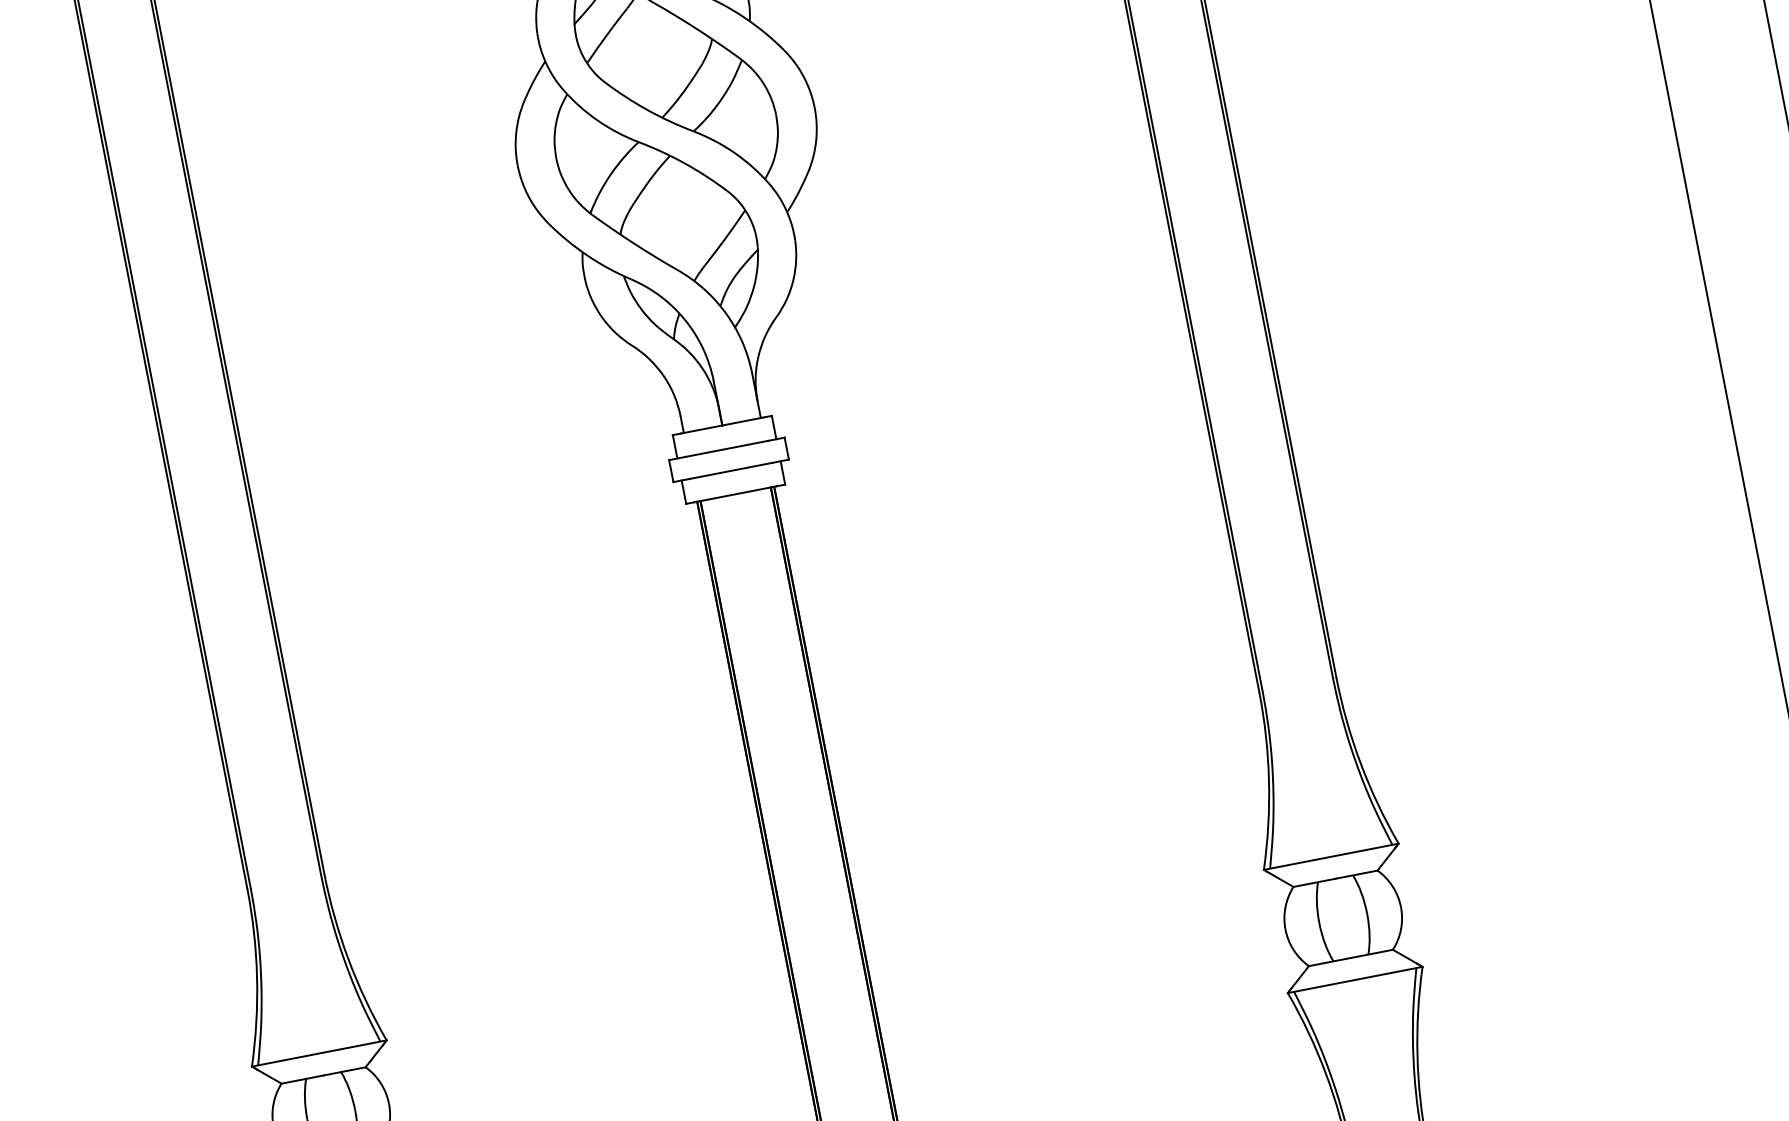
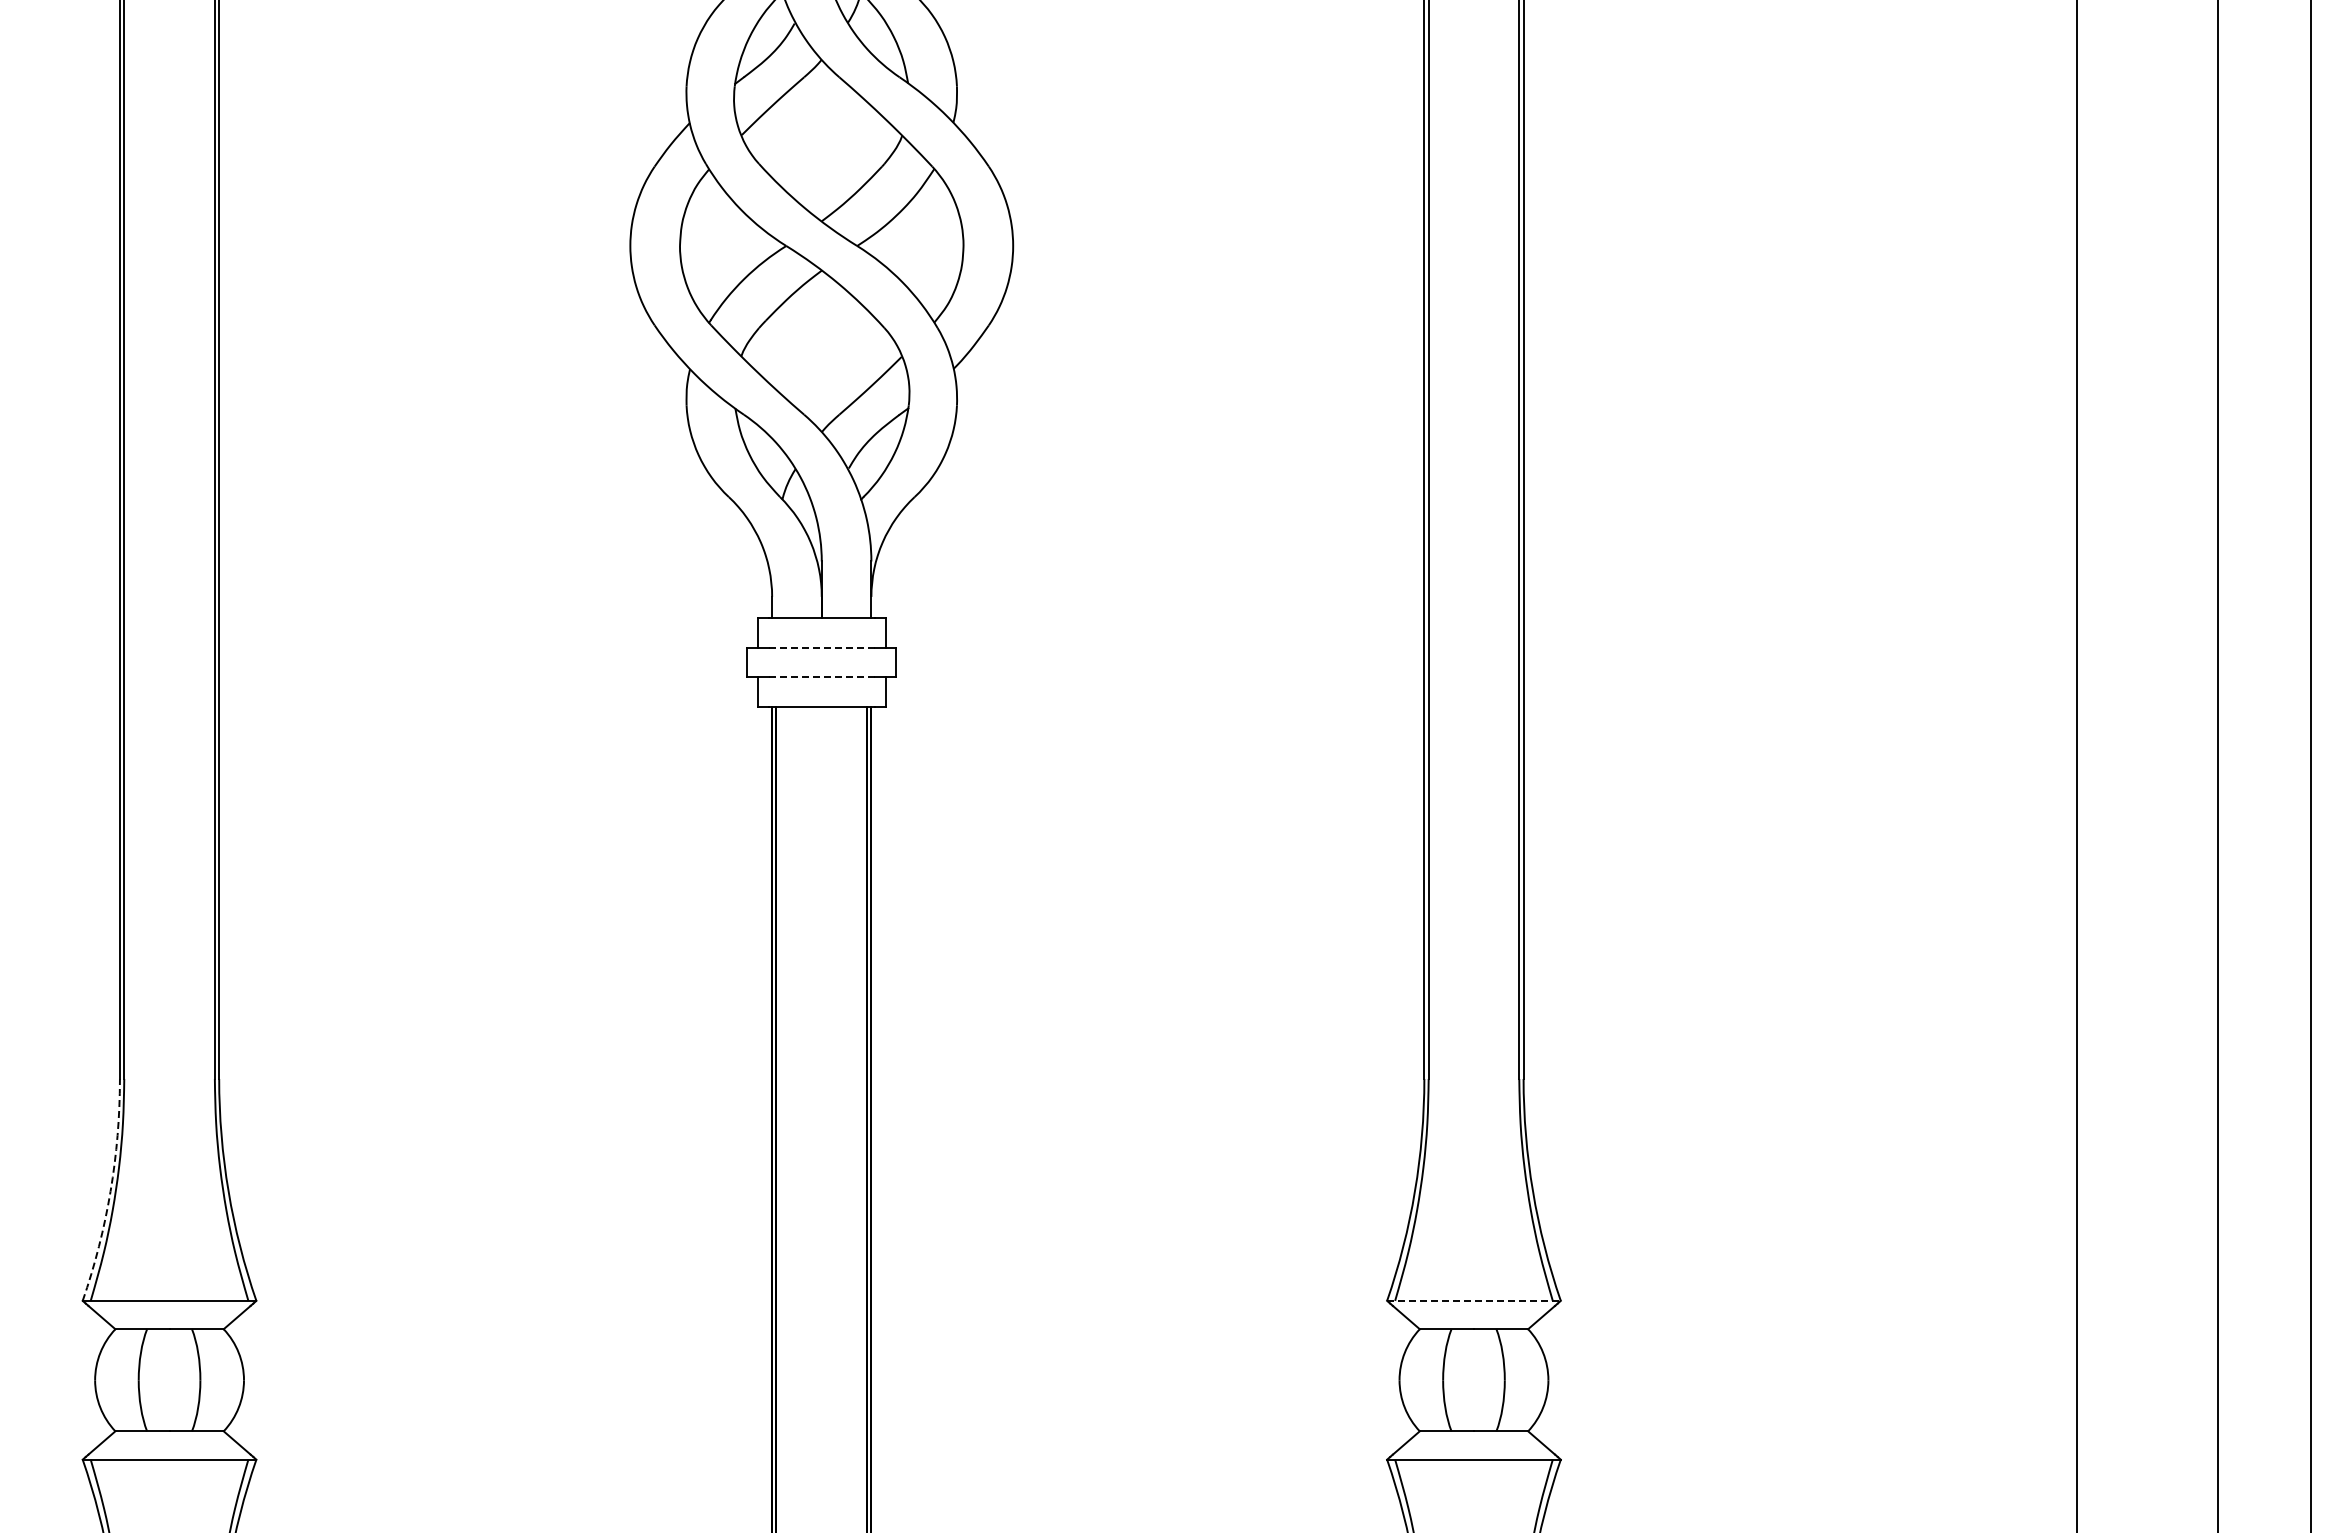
line: (727, 448) -> (822, 648), solid -> dashed
line: (731, 470) -> (822, 676), solid -> dashed
line: (1330, 856) -> (1473, 1300), solid -> dashed
arc: (257, 977) -> (110, 1191), solid -> dashed

